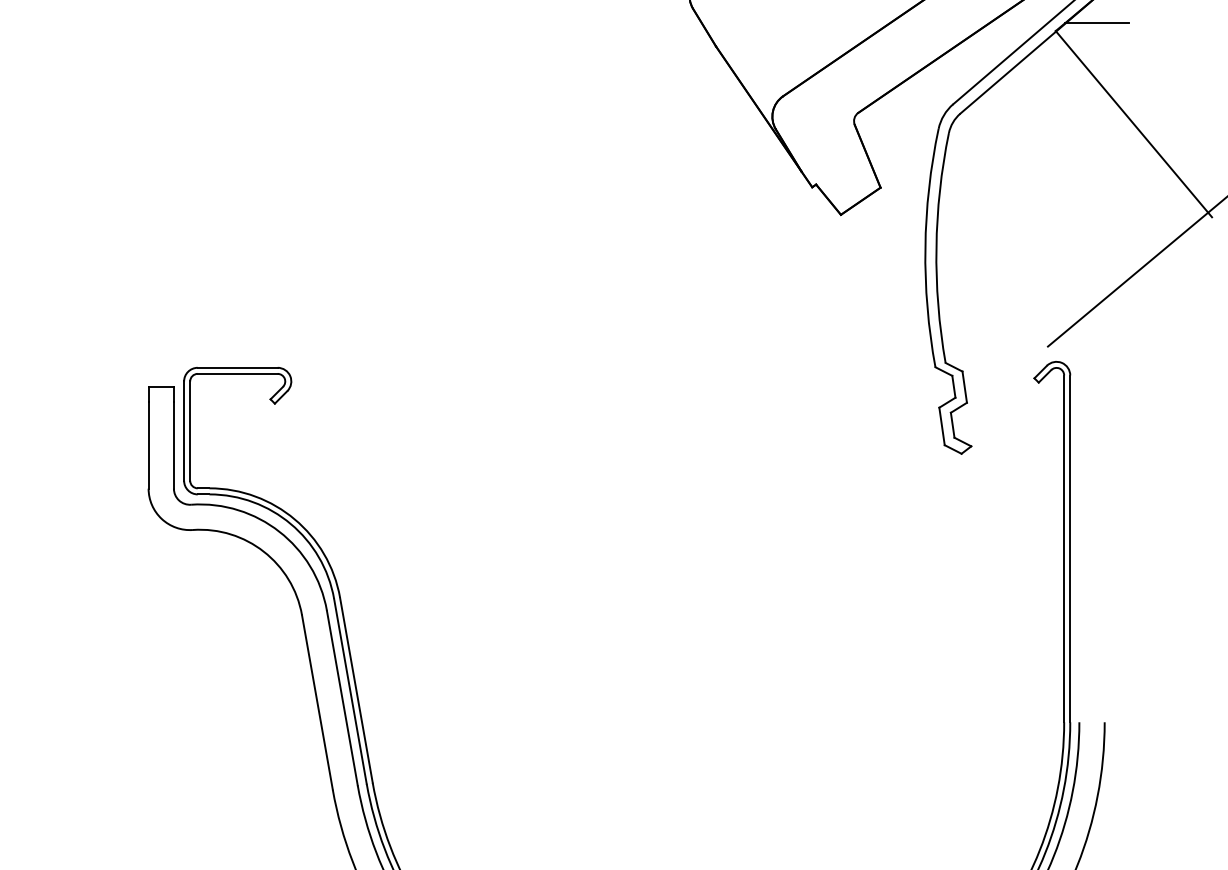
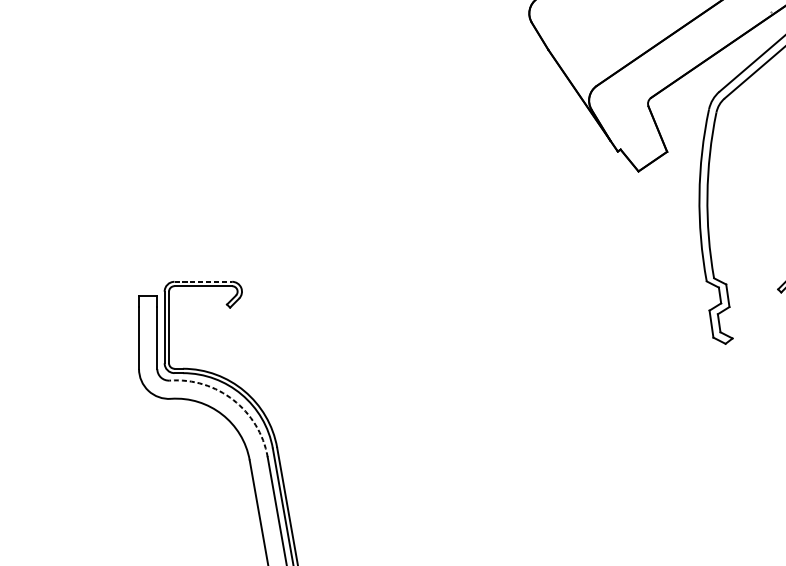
line: (237, 367) -> (203, 281), solid -> dashed
arc: (279, 531) -> (233, 399), solid -> dashed

